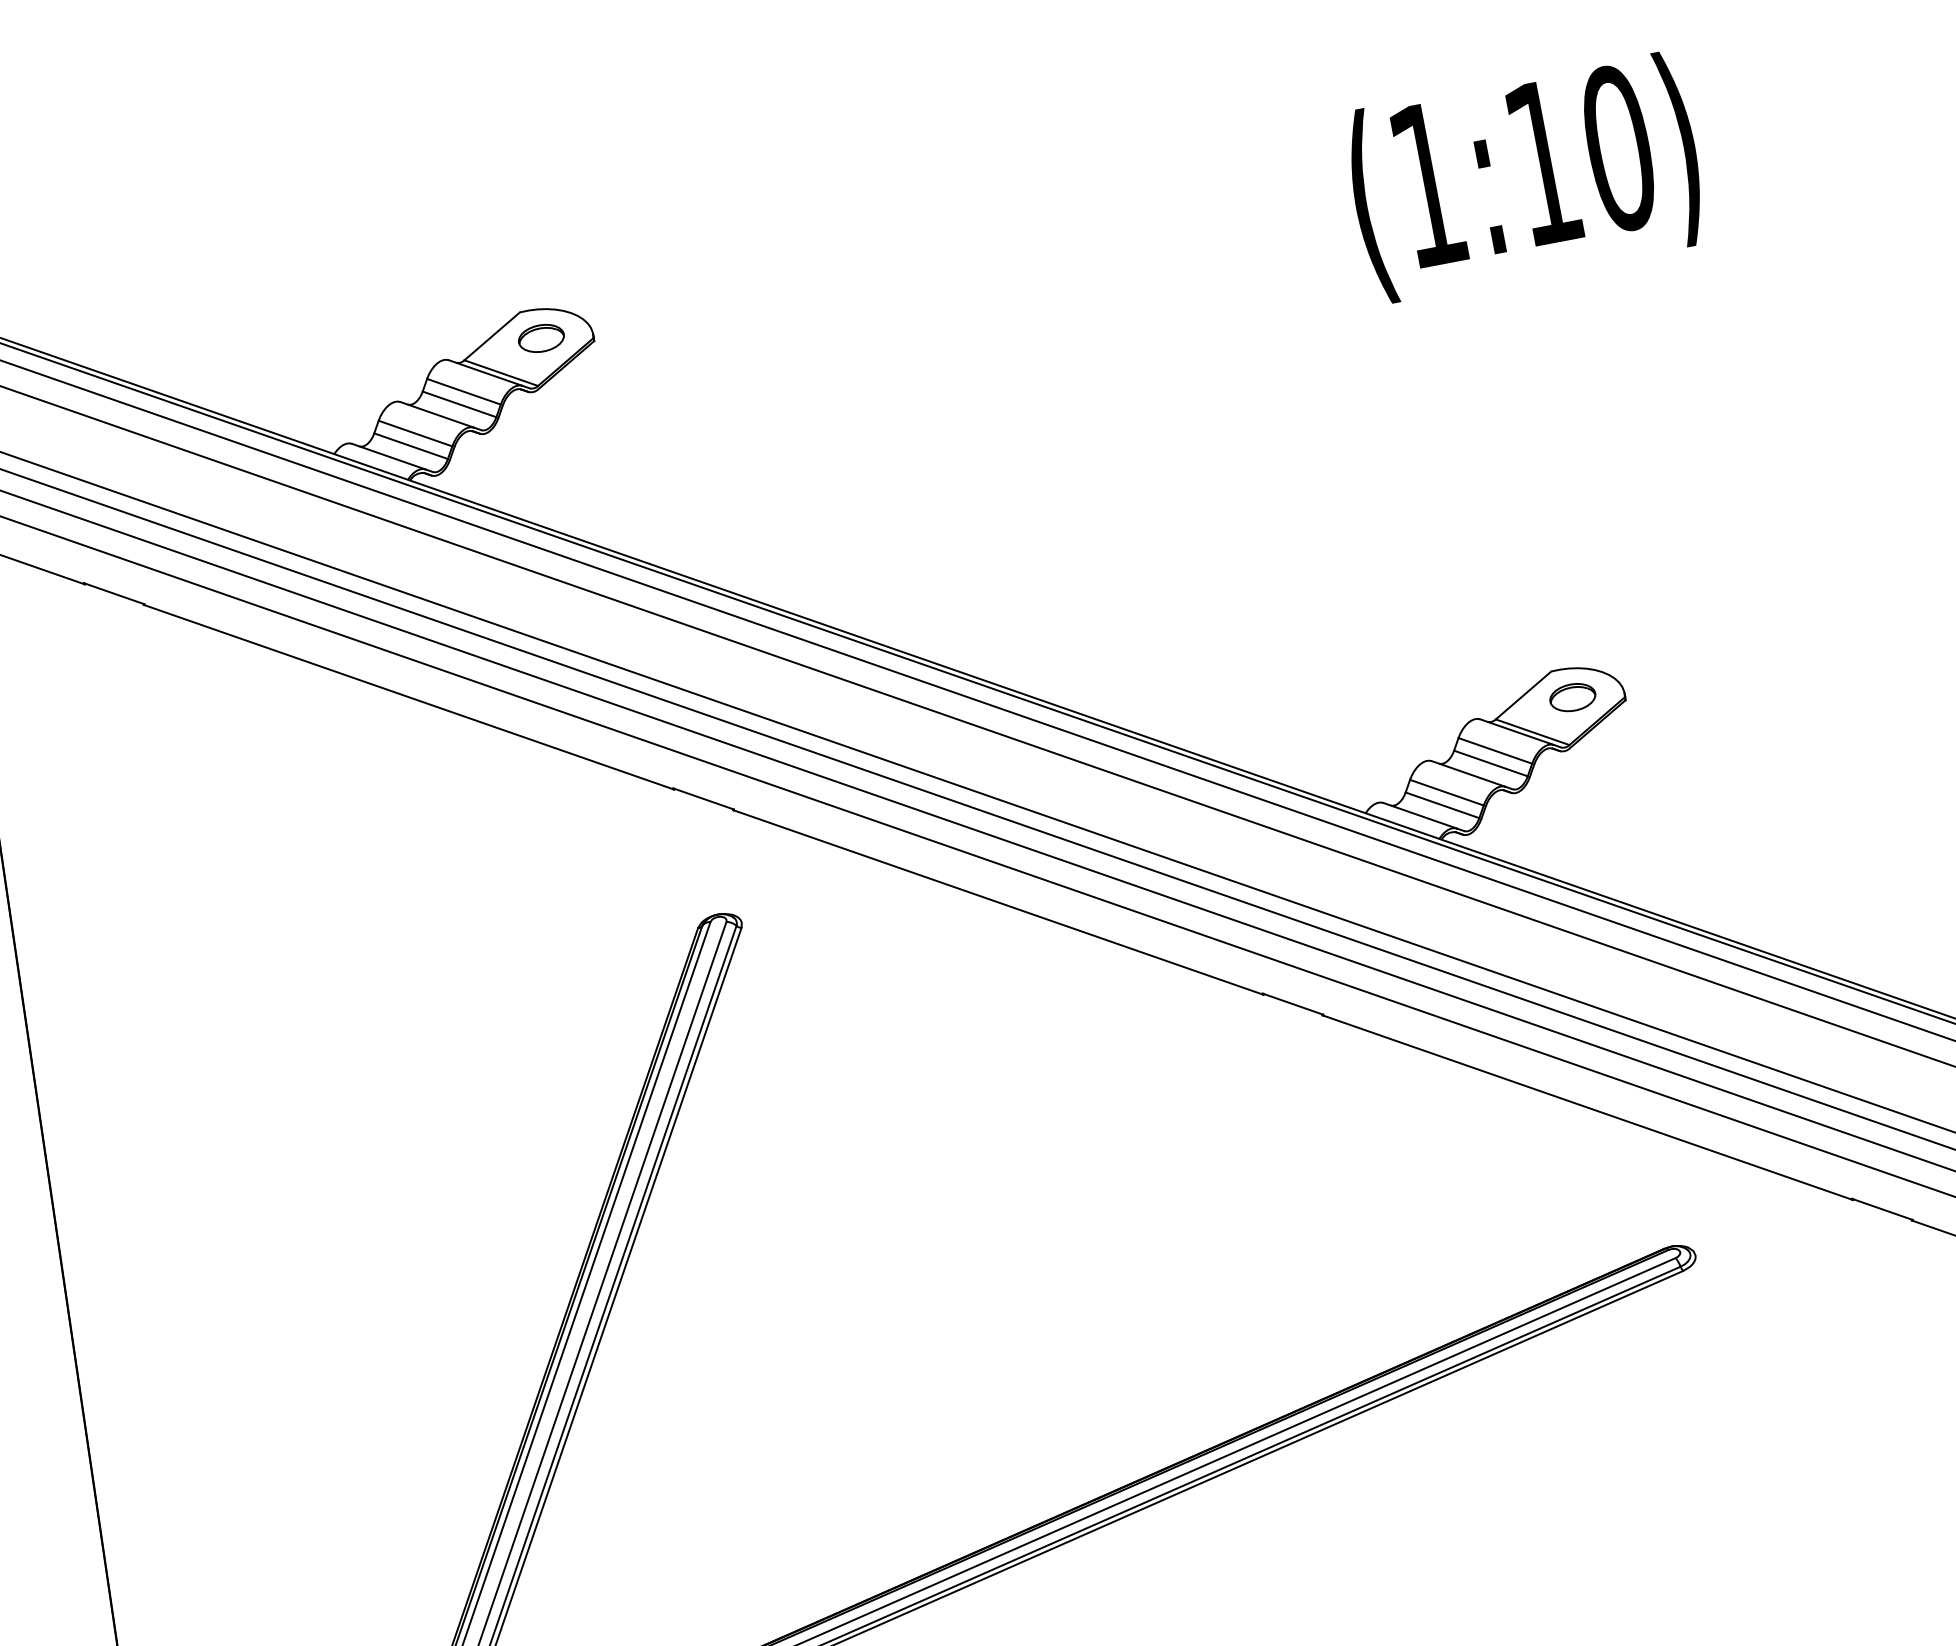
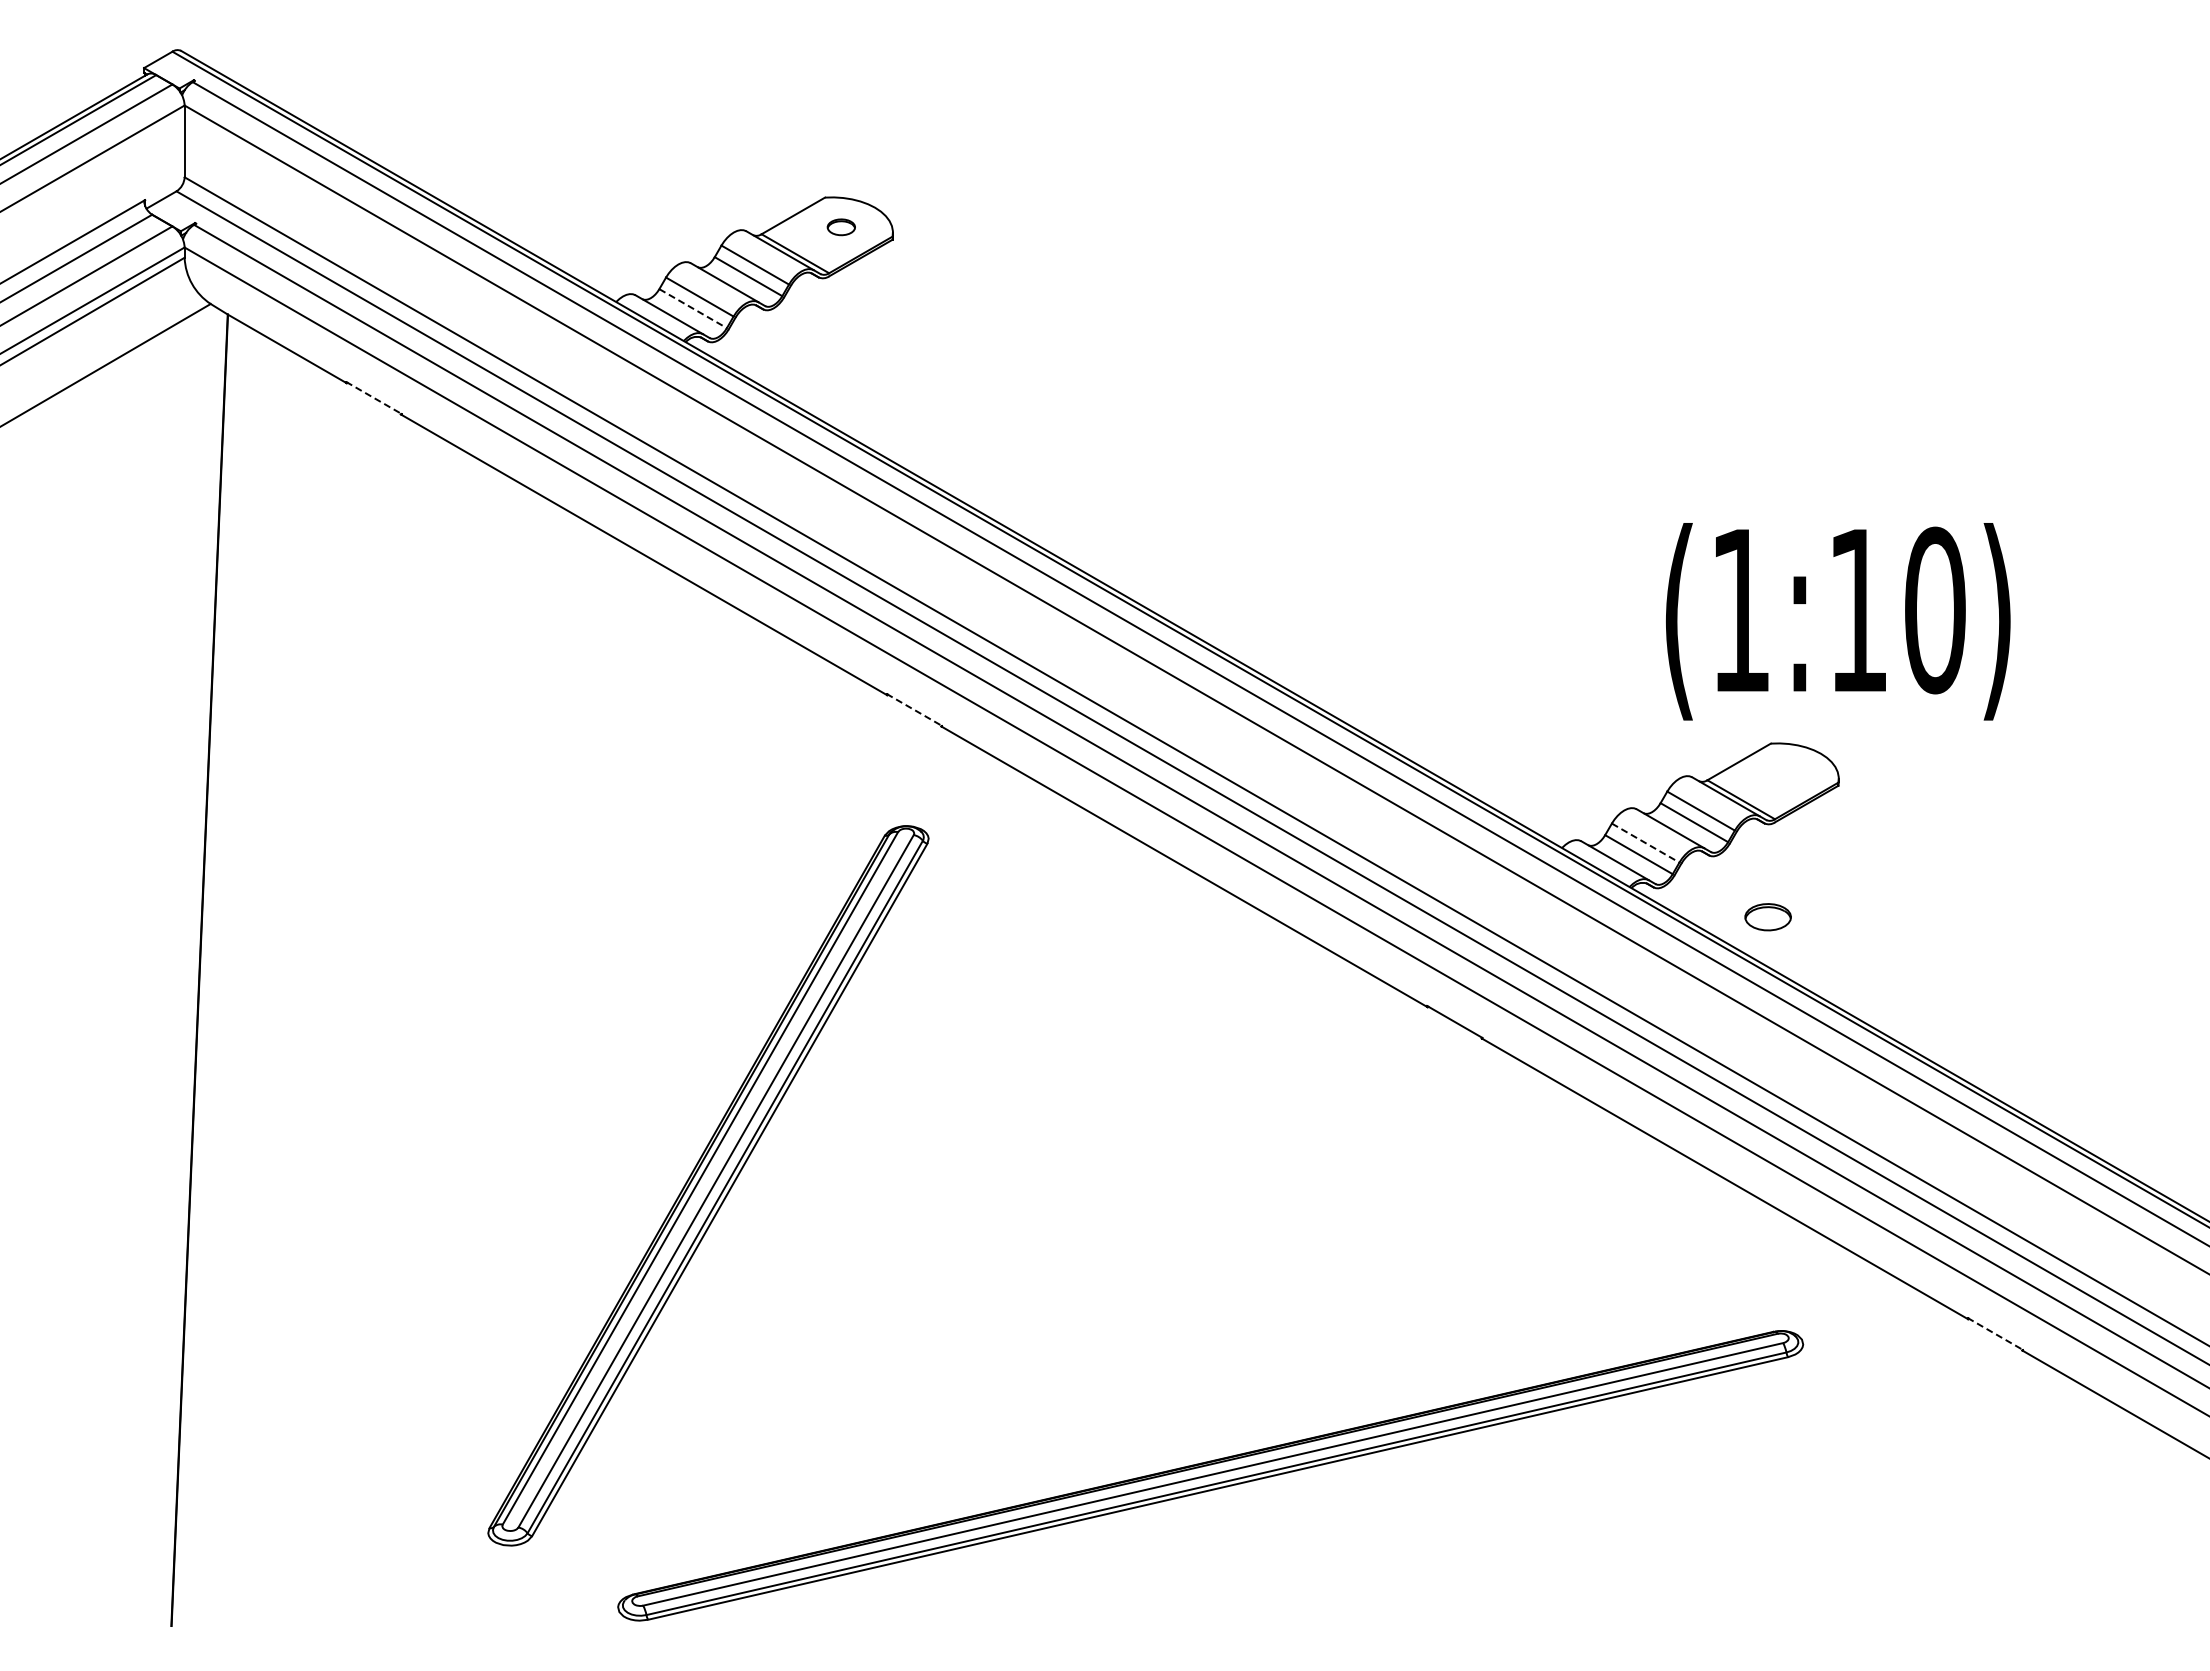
text: (1525, 177) -> (1838, 621), moved
part: (541, 338) -> (841, 227), size x0.6
line: (411, 446) -> (693, 308), solid -> dashed
line: (113, 593) -> (373, 397), solid -> dashed
part: (1572, 697) -> (1767, 917), moved
line: (1447, 792) -> (1646, 843), solid -> dashed
line: (703, 798) -> (914, 709), solid -> dashed
line: (1882, 1208) -> (1995, 1333), solid -> dashed

